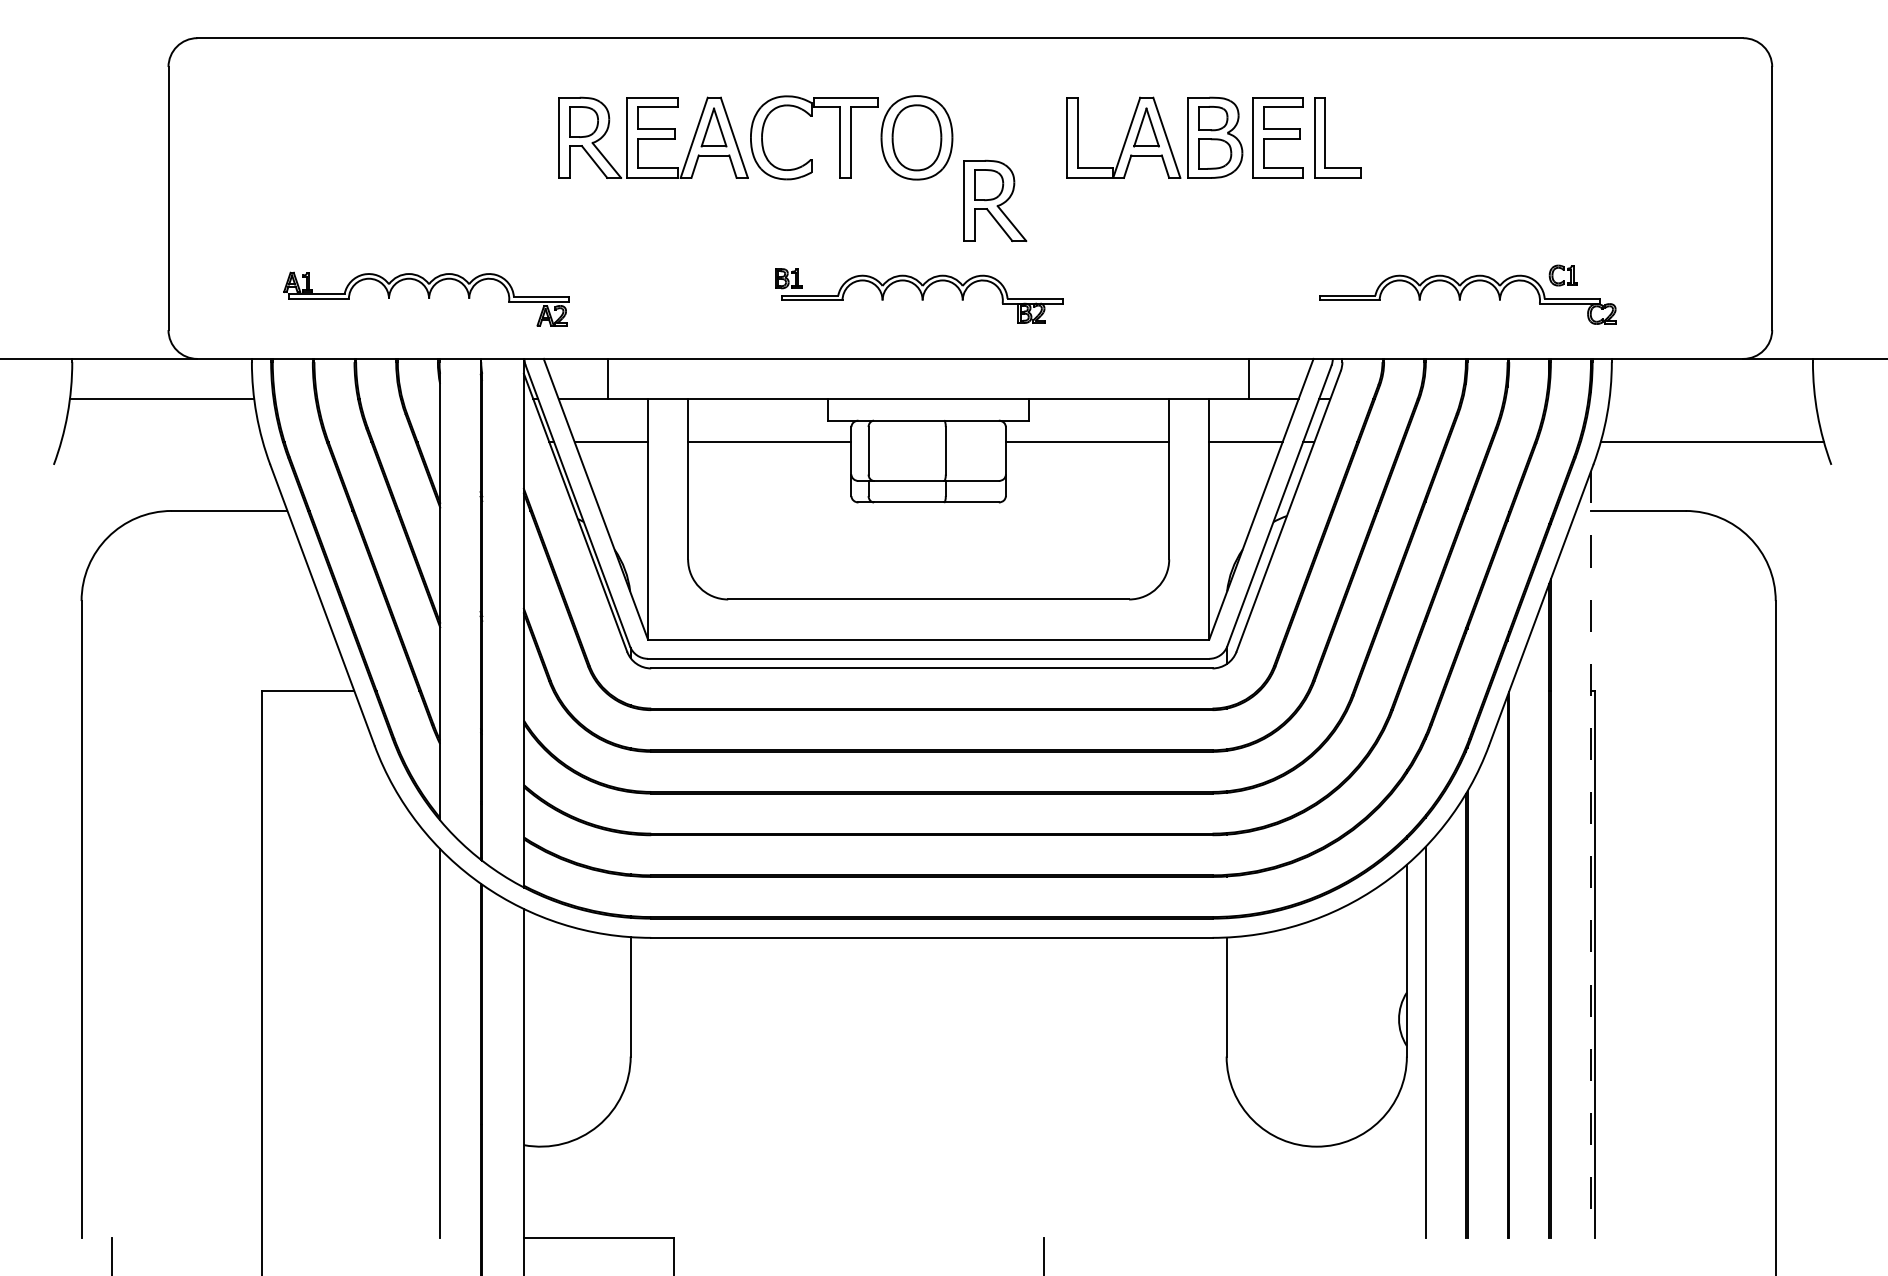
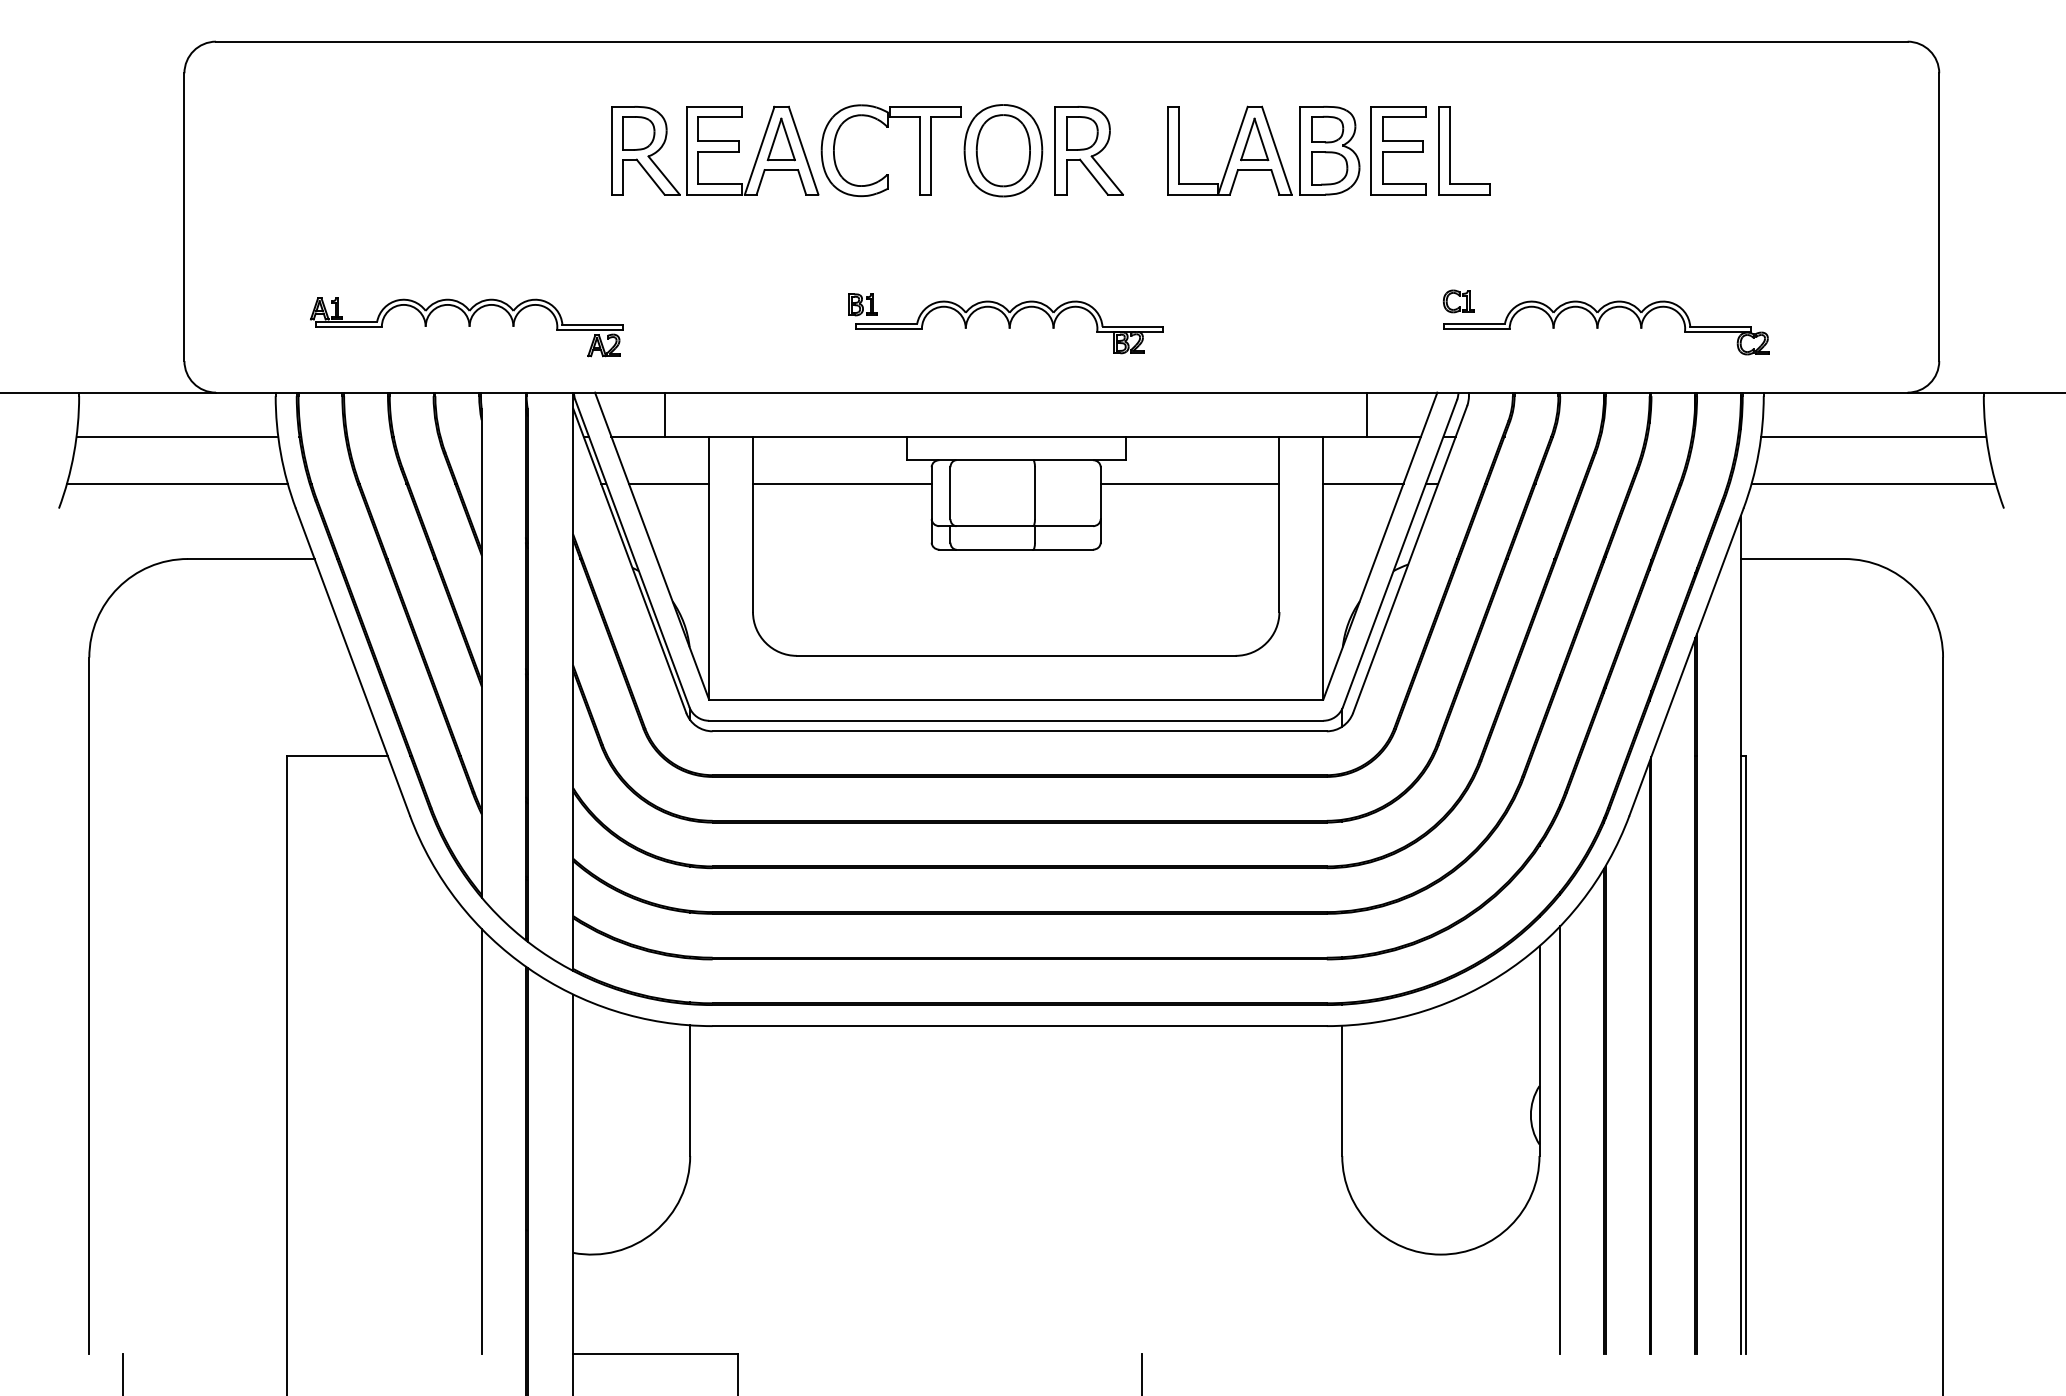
part: (994, 200) -> (1088, 150), moved
part: (1563, 275) -> (1458, 301), moved
line: (1712, 399) -> (1873, 436), added
line: (162, 441) -> (177, 483), added
line: (1590, 855) -> (1740, 935), dashed -> solid

